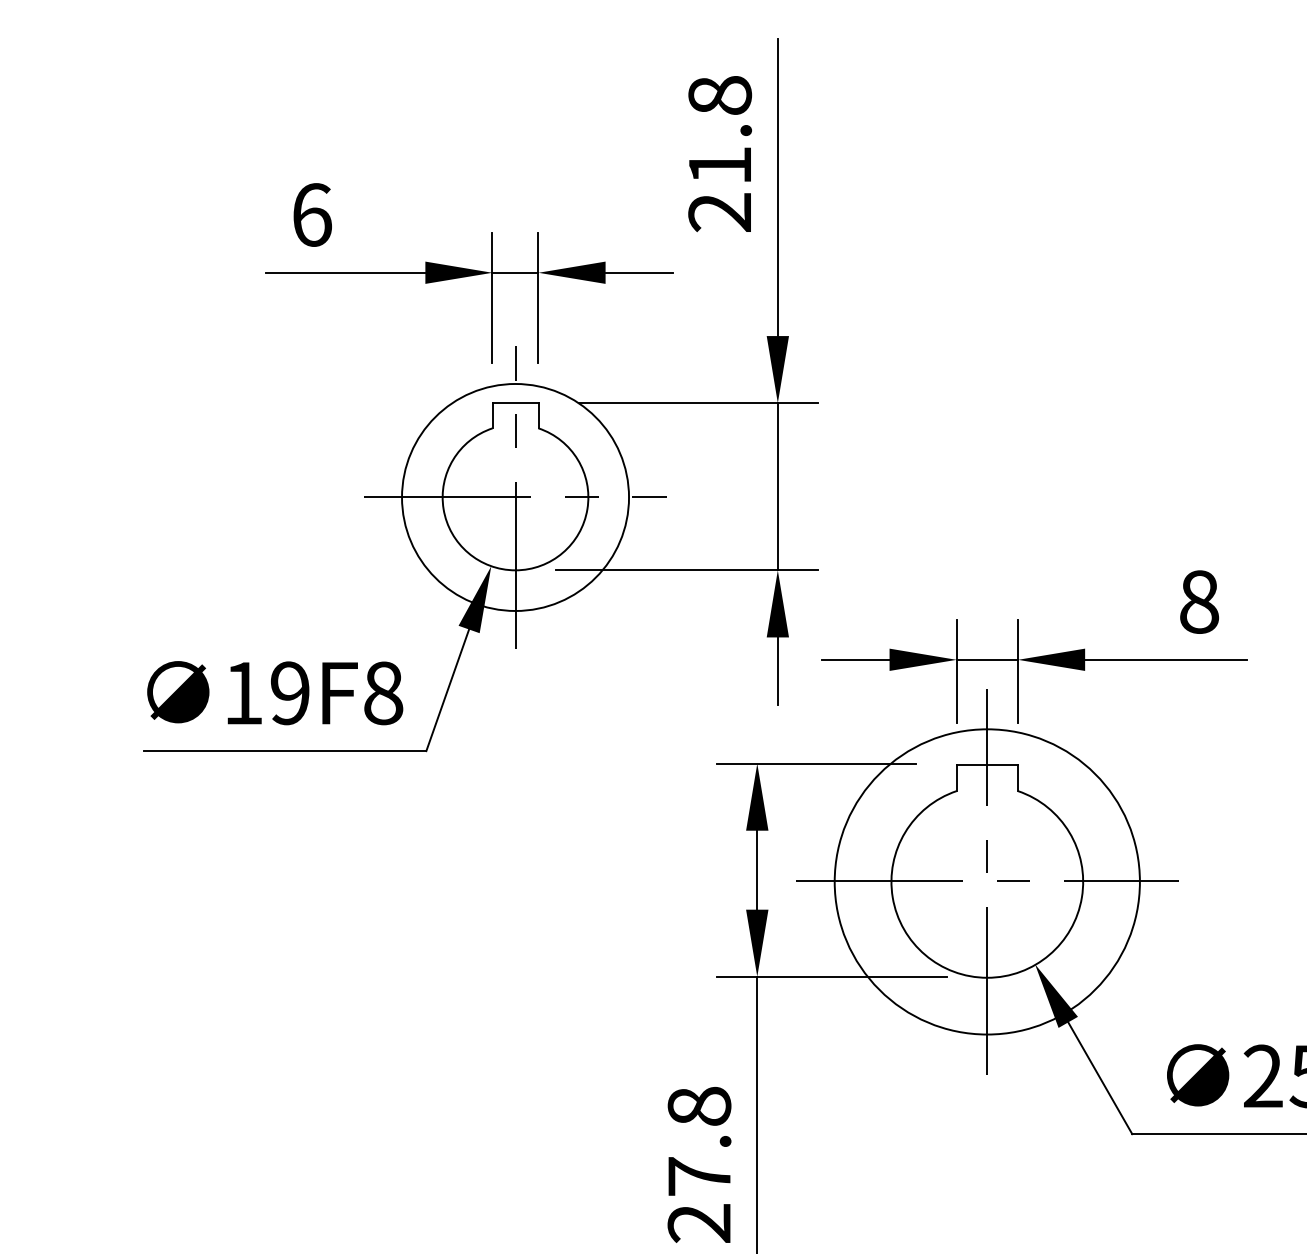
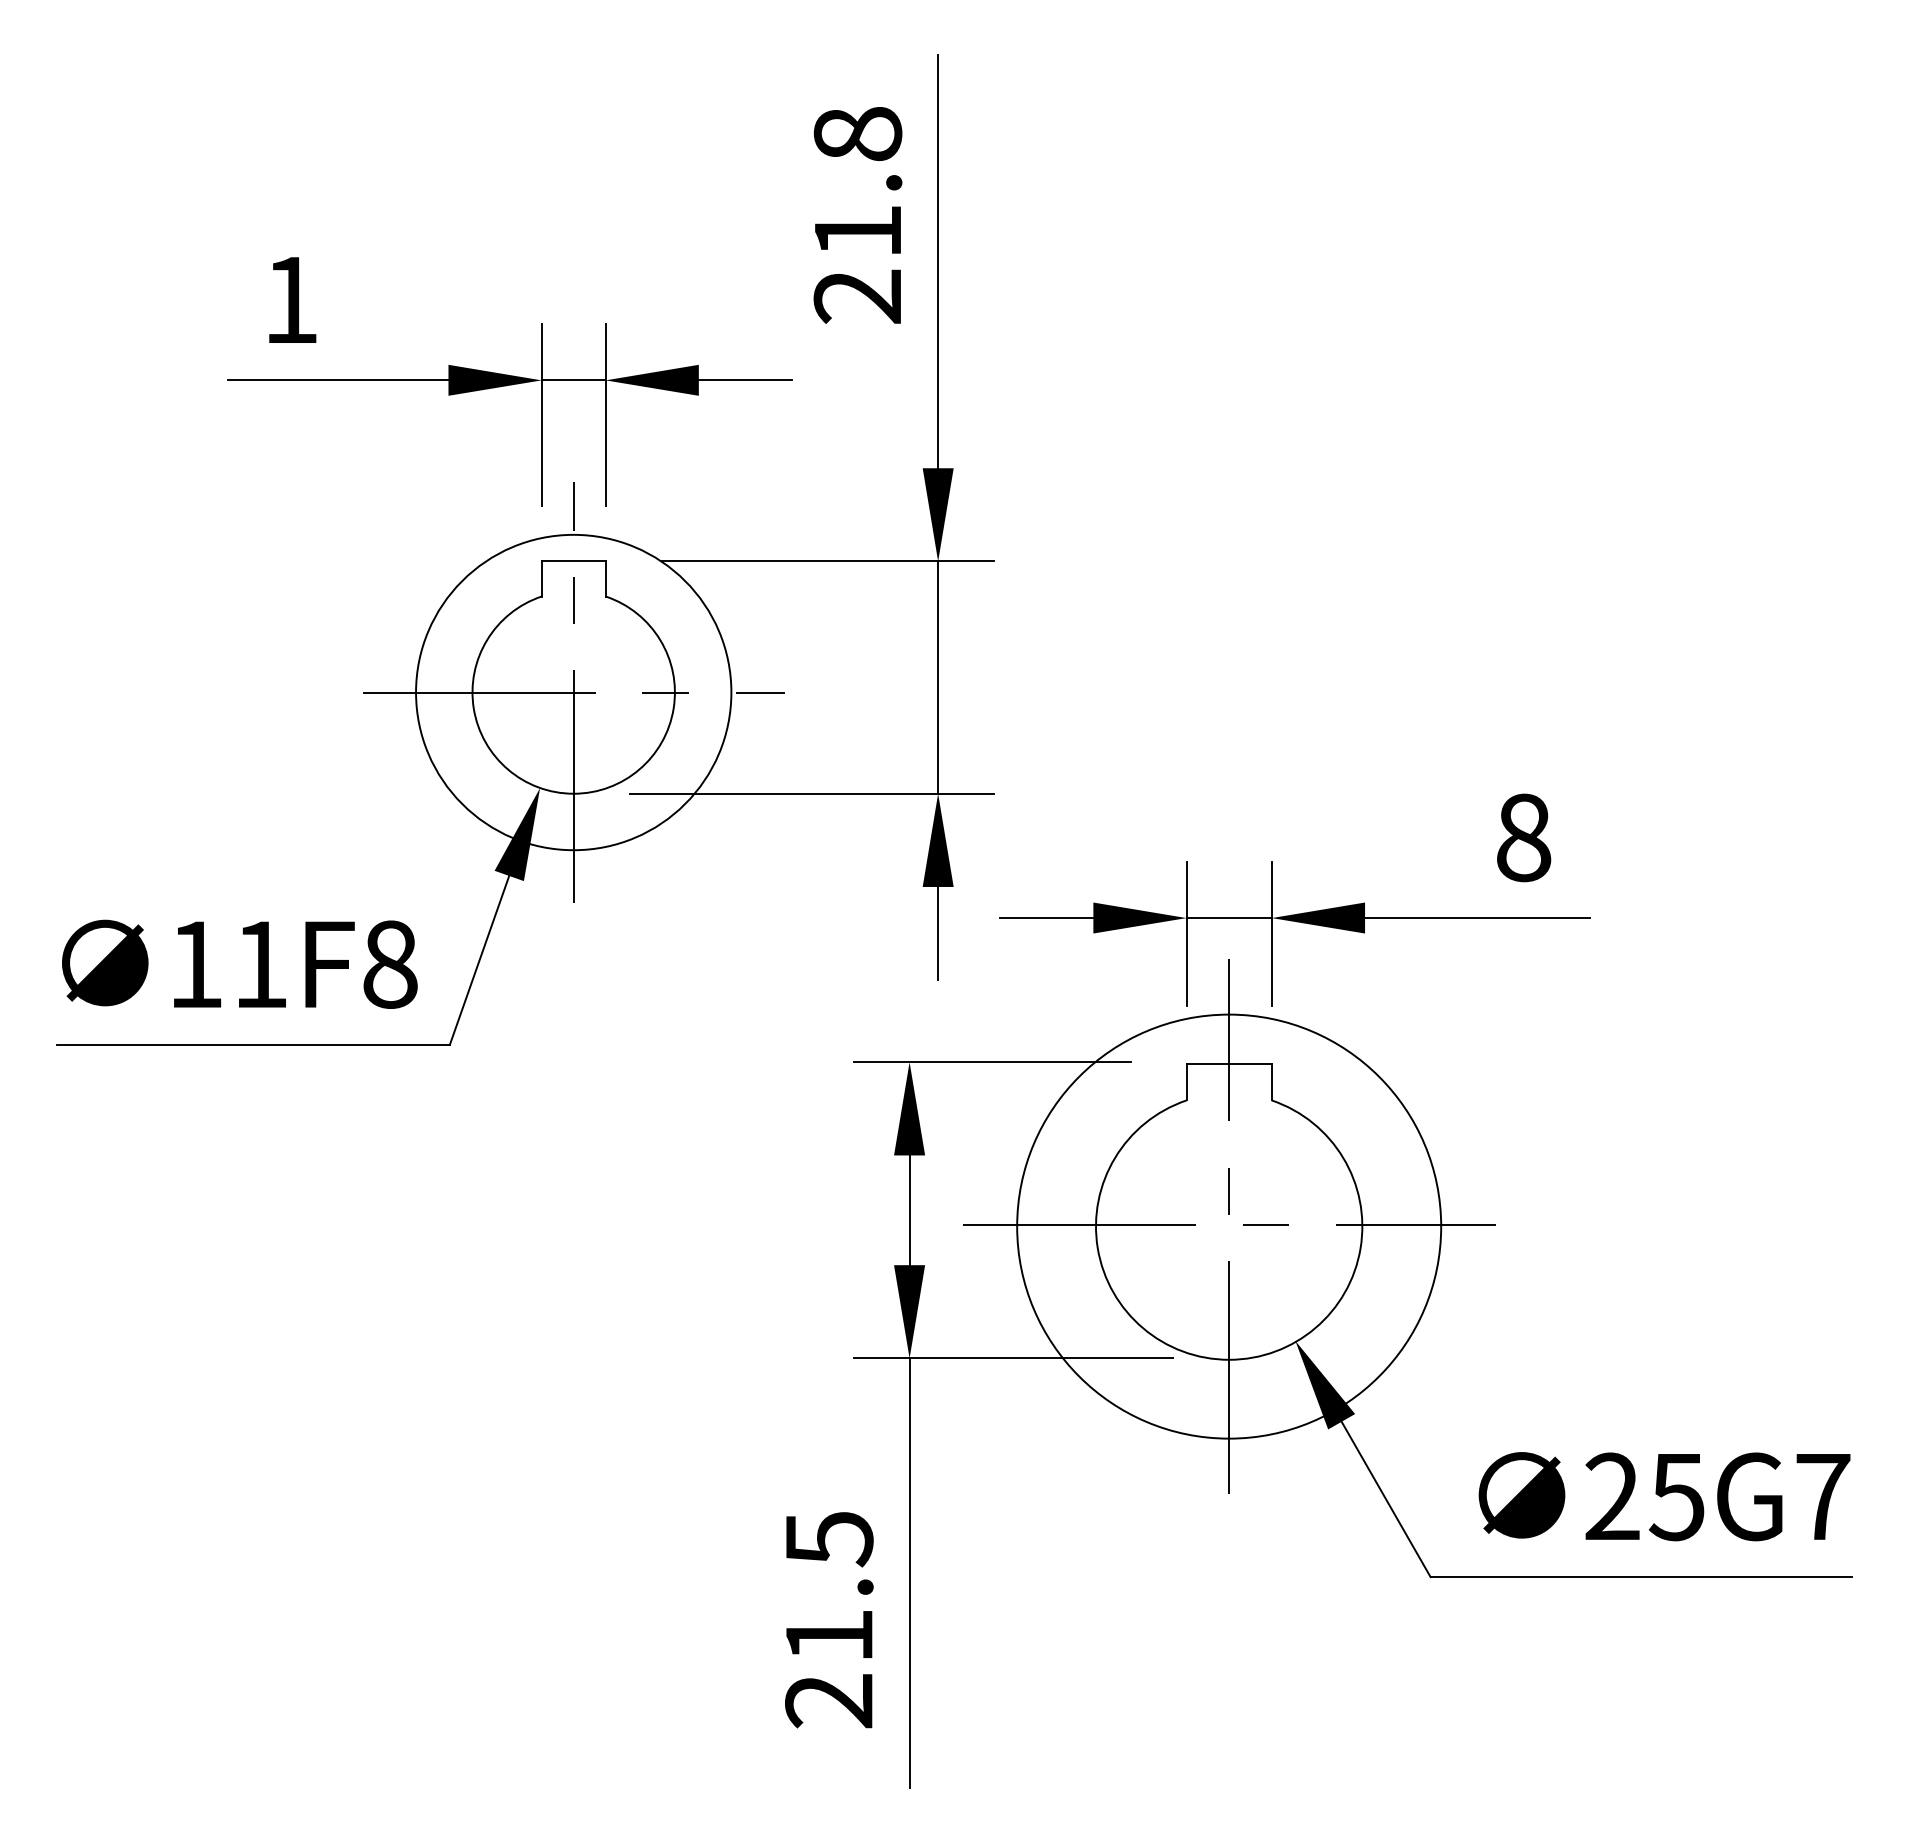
text: (312, 214) -> (291, 299), 6 -> 1
text: (290, 693) -> (260, 964), 19F8 -> 11F8
text: (699, 1140) -> (829, 1586), 27.8 -> 21.5

